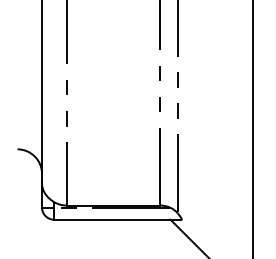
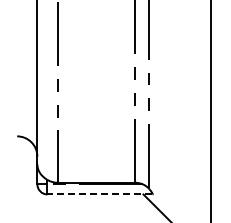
line: (117, 219) -> (99, 194), solid -> dashed

